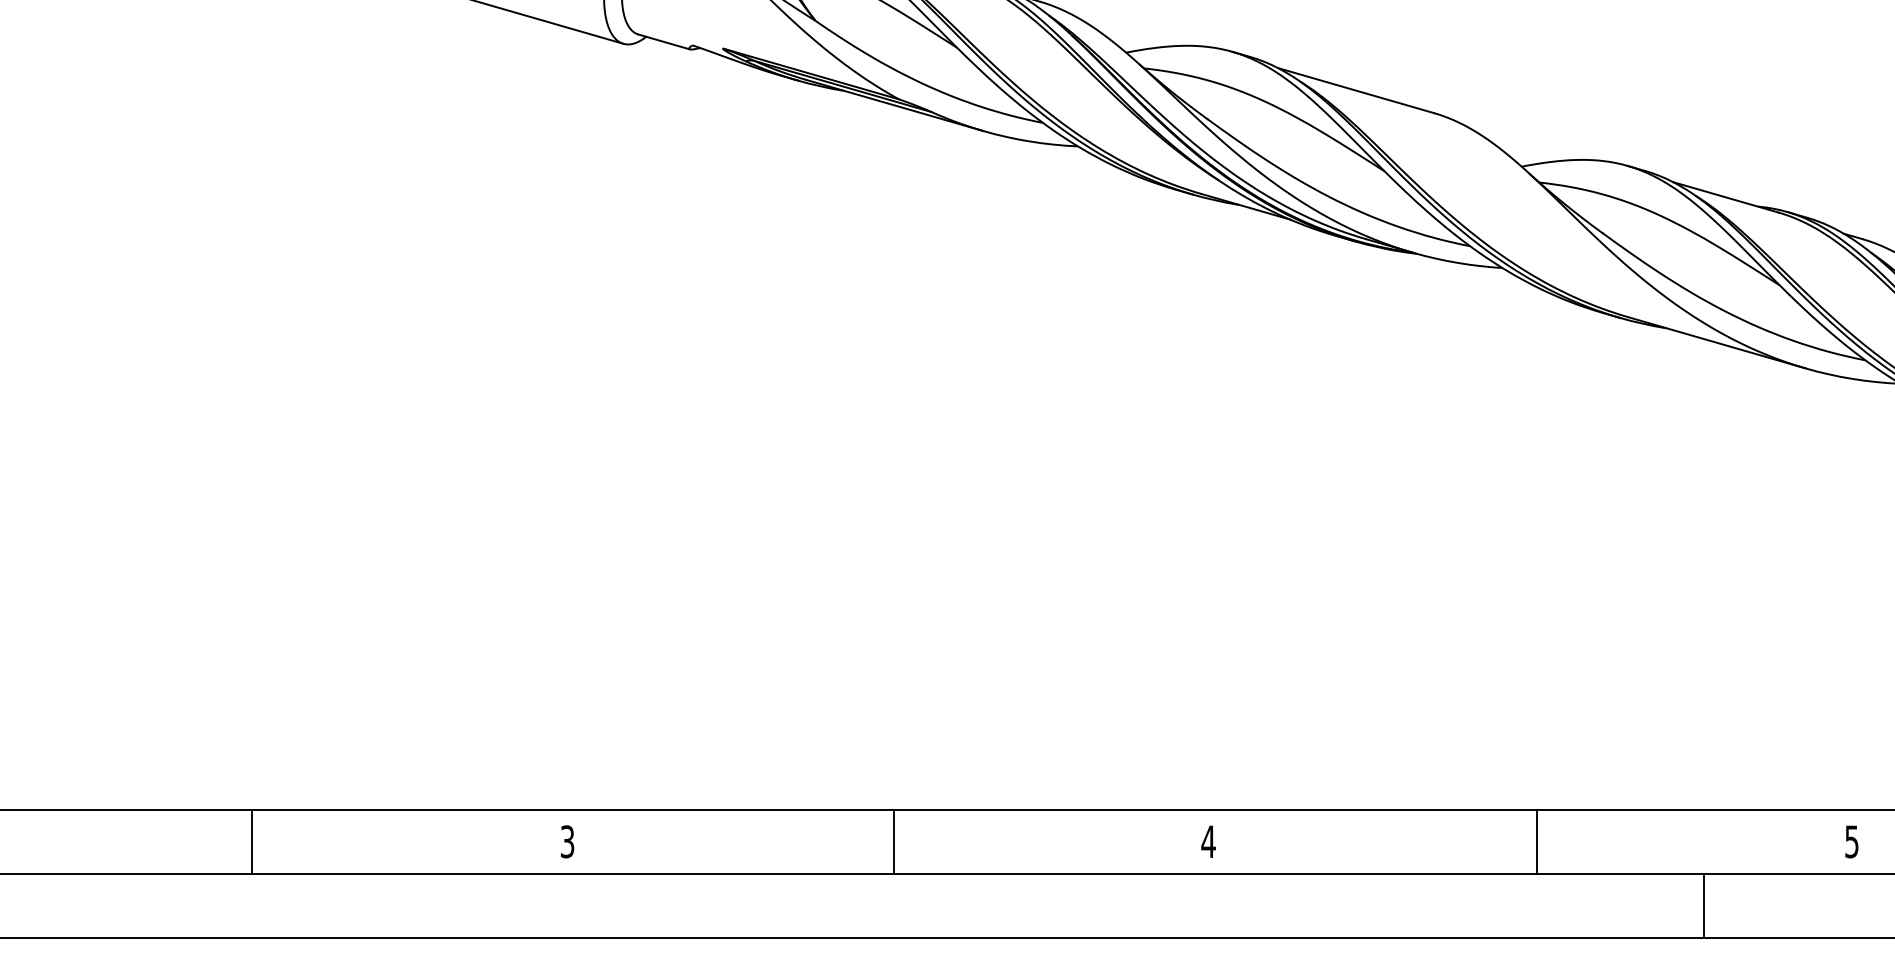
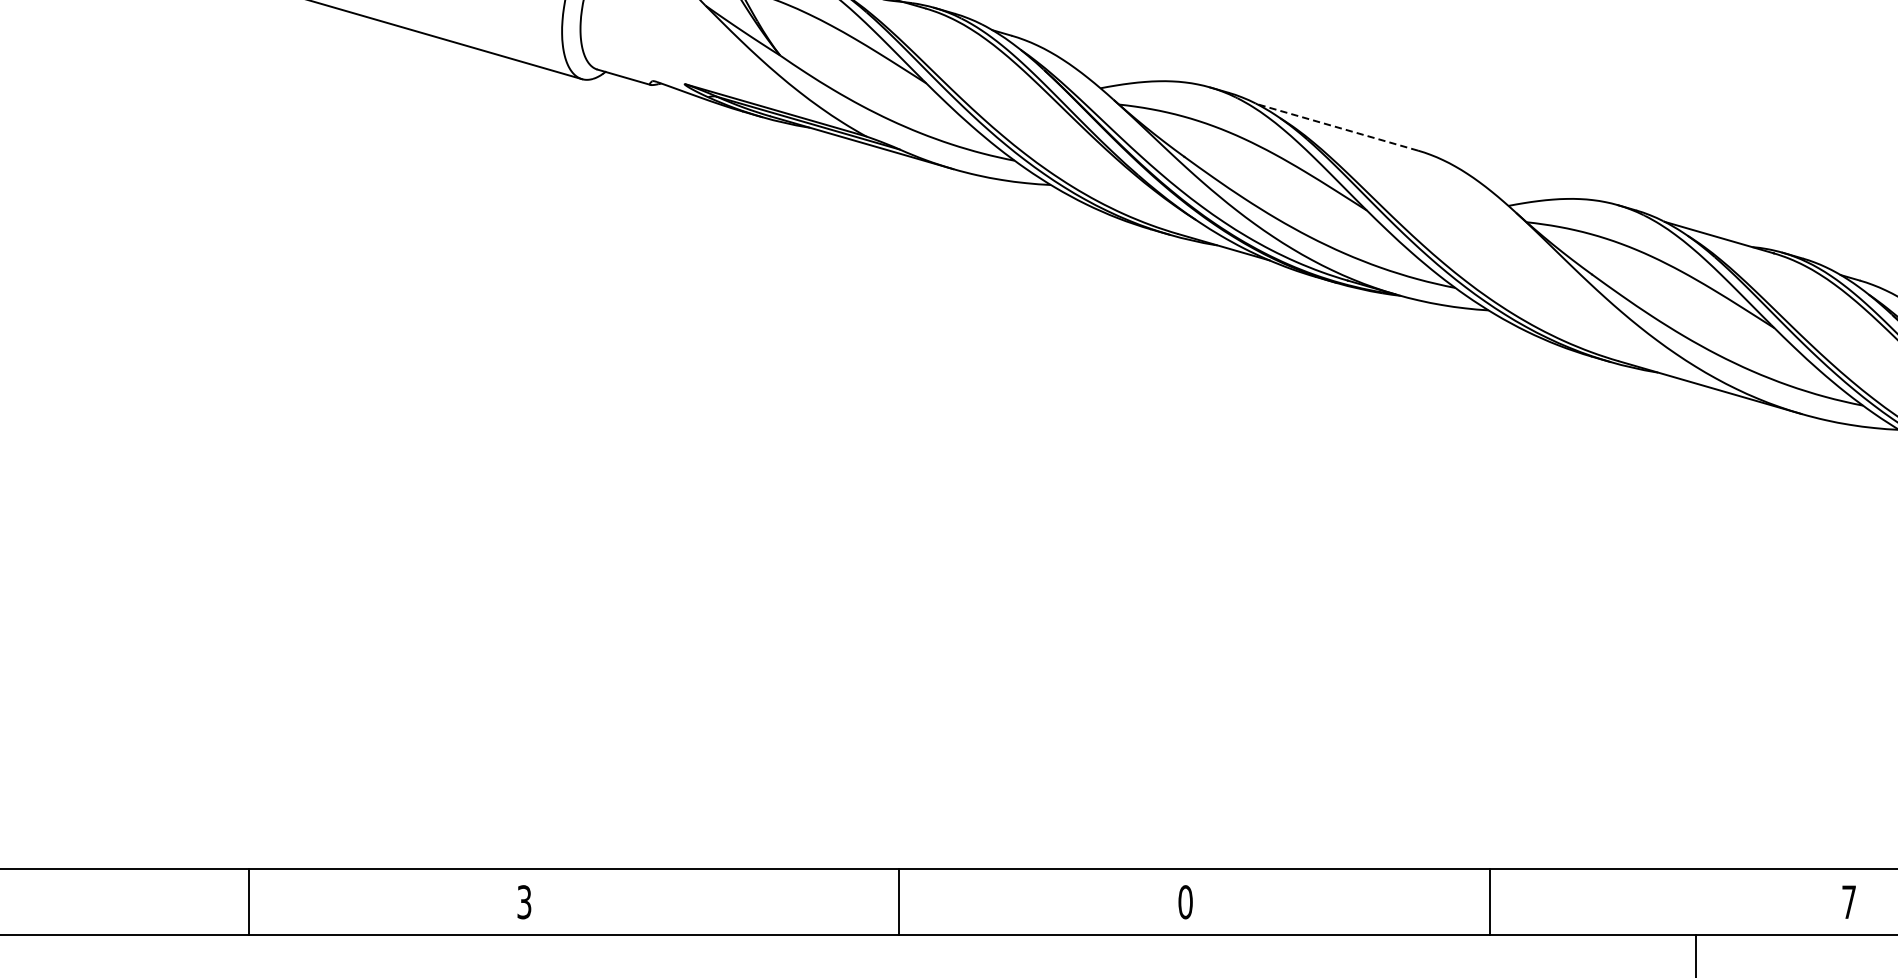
line: (1355, 90) -> (1337, 127), solid -> dashed
line: (252, 841) -> (248, 901), moved
line: (894, 841) -> (898, 901), moved
text: (1208, 841) -> (1185, 901), 4 -> 0
line: (1536, 841) -> (1489, 901), moved
text: (1851, 841) -> (1848, 901), 5 -> 7

